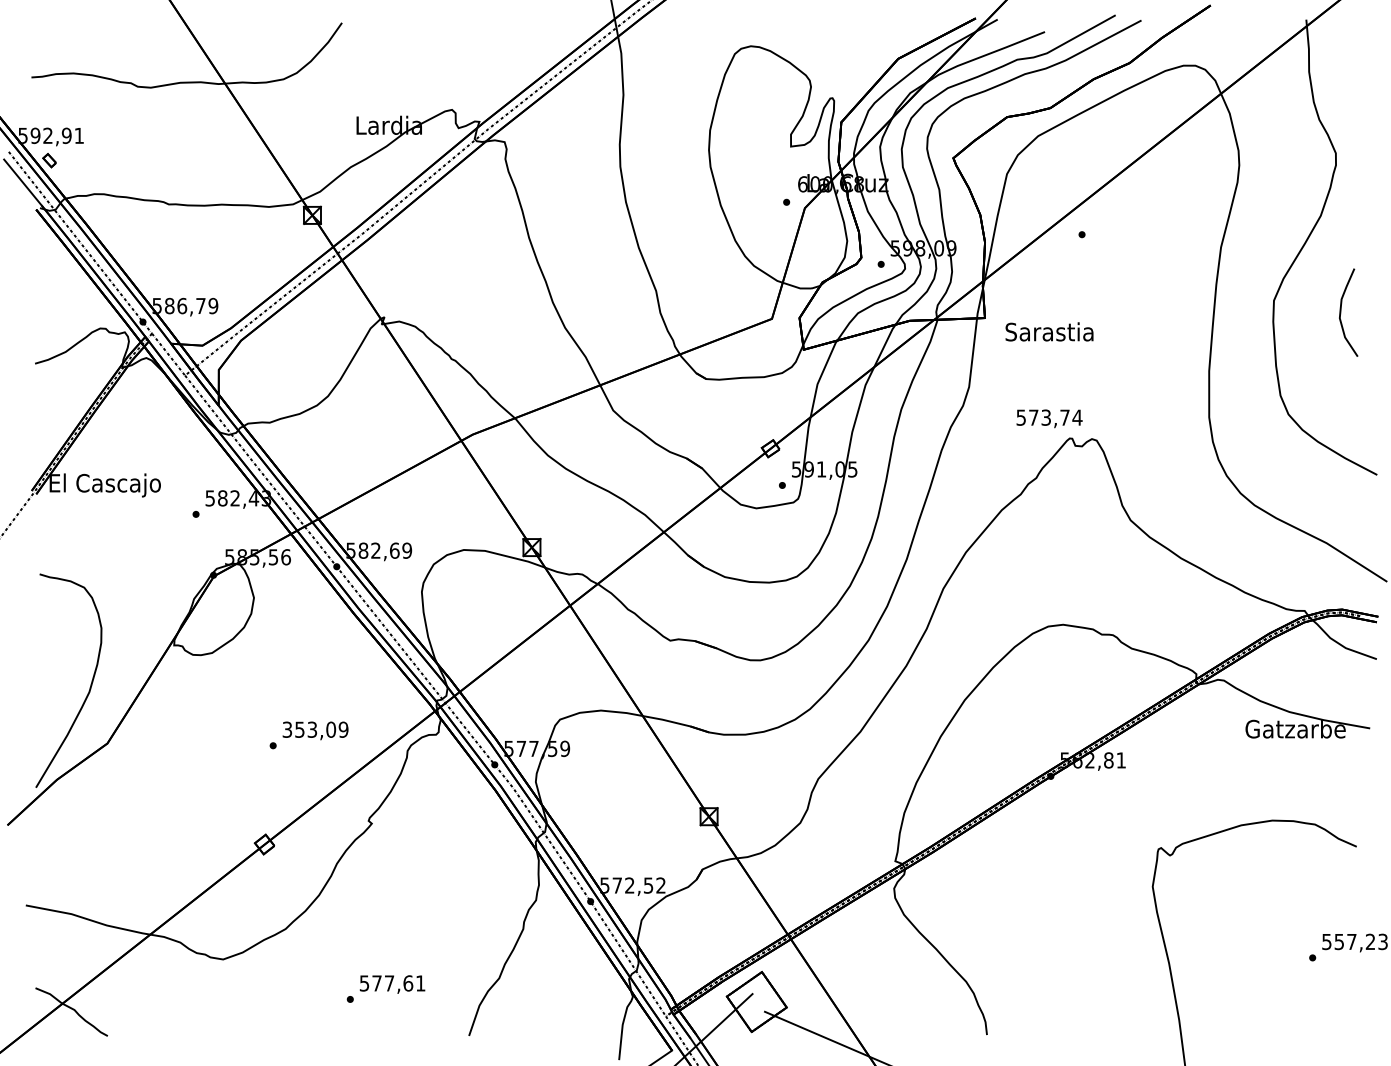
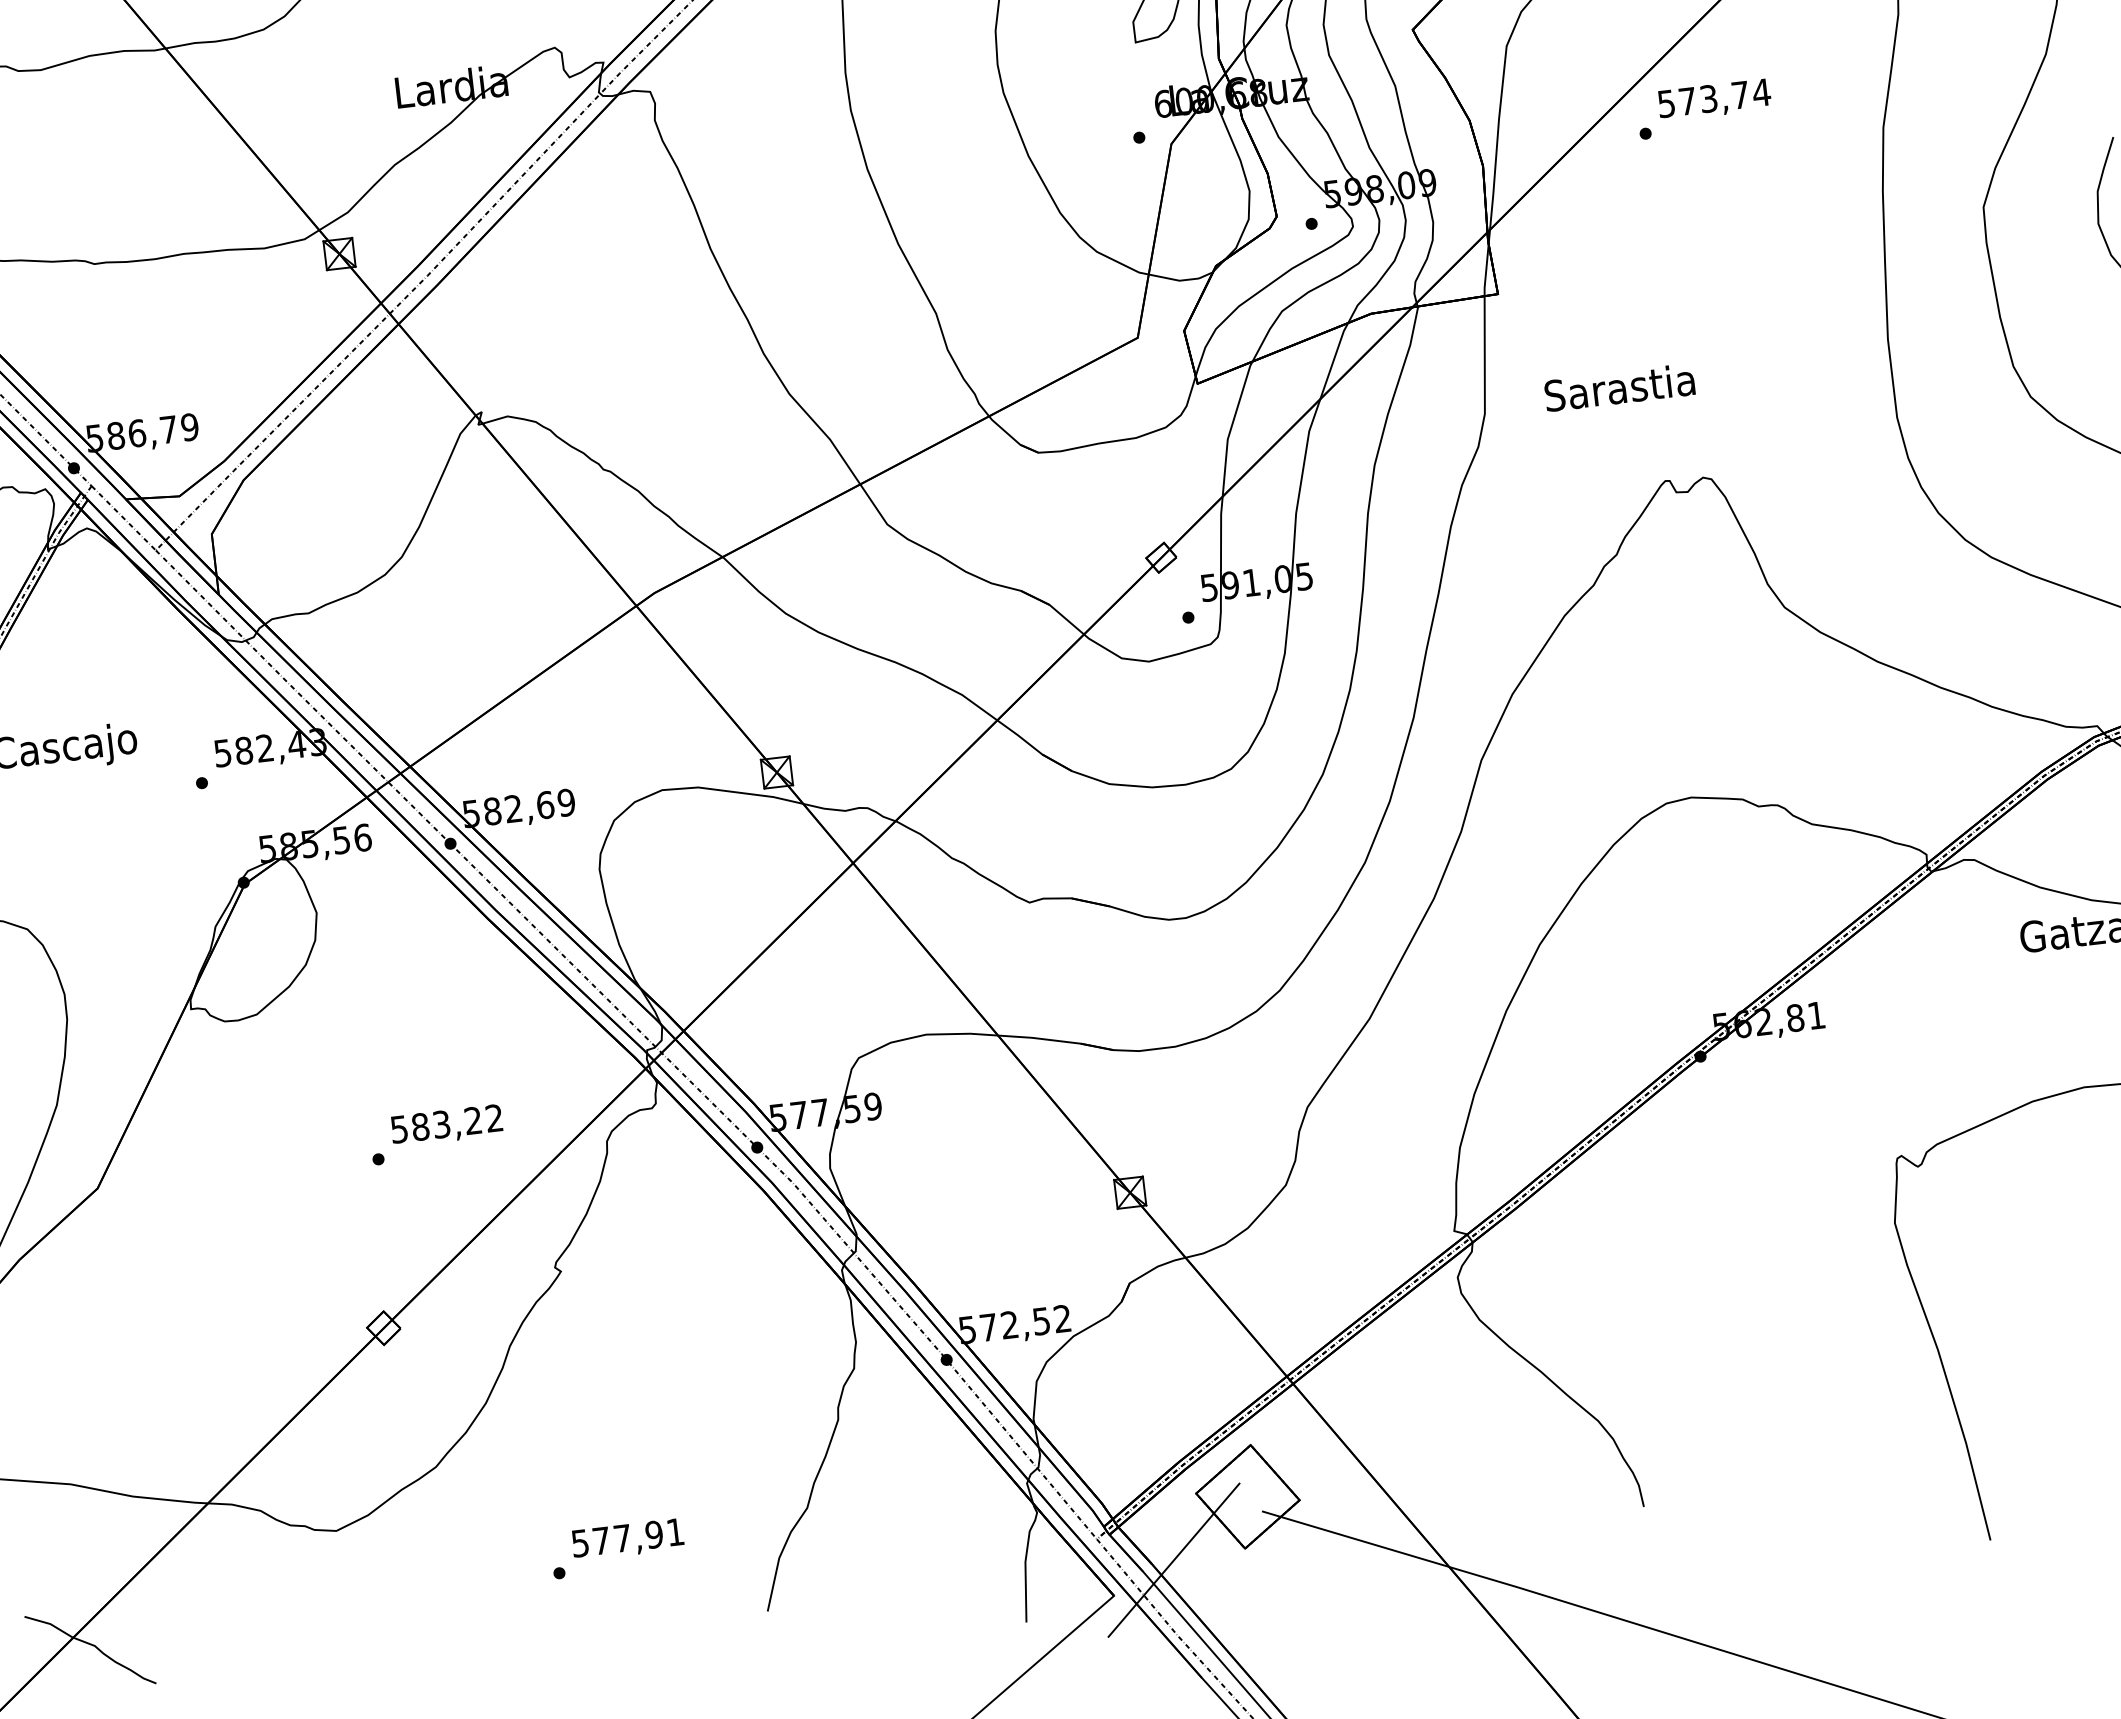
text: (1049, 331) -> (1619, 386), moved
text: (1049, 418) -> (1714, 99), moved
text: (315, 729) -> (446, 1123), 353,09 -> 583,22
text: (408, 983) -> (654, 1534), 577,61 -> 577,91

